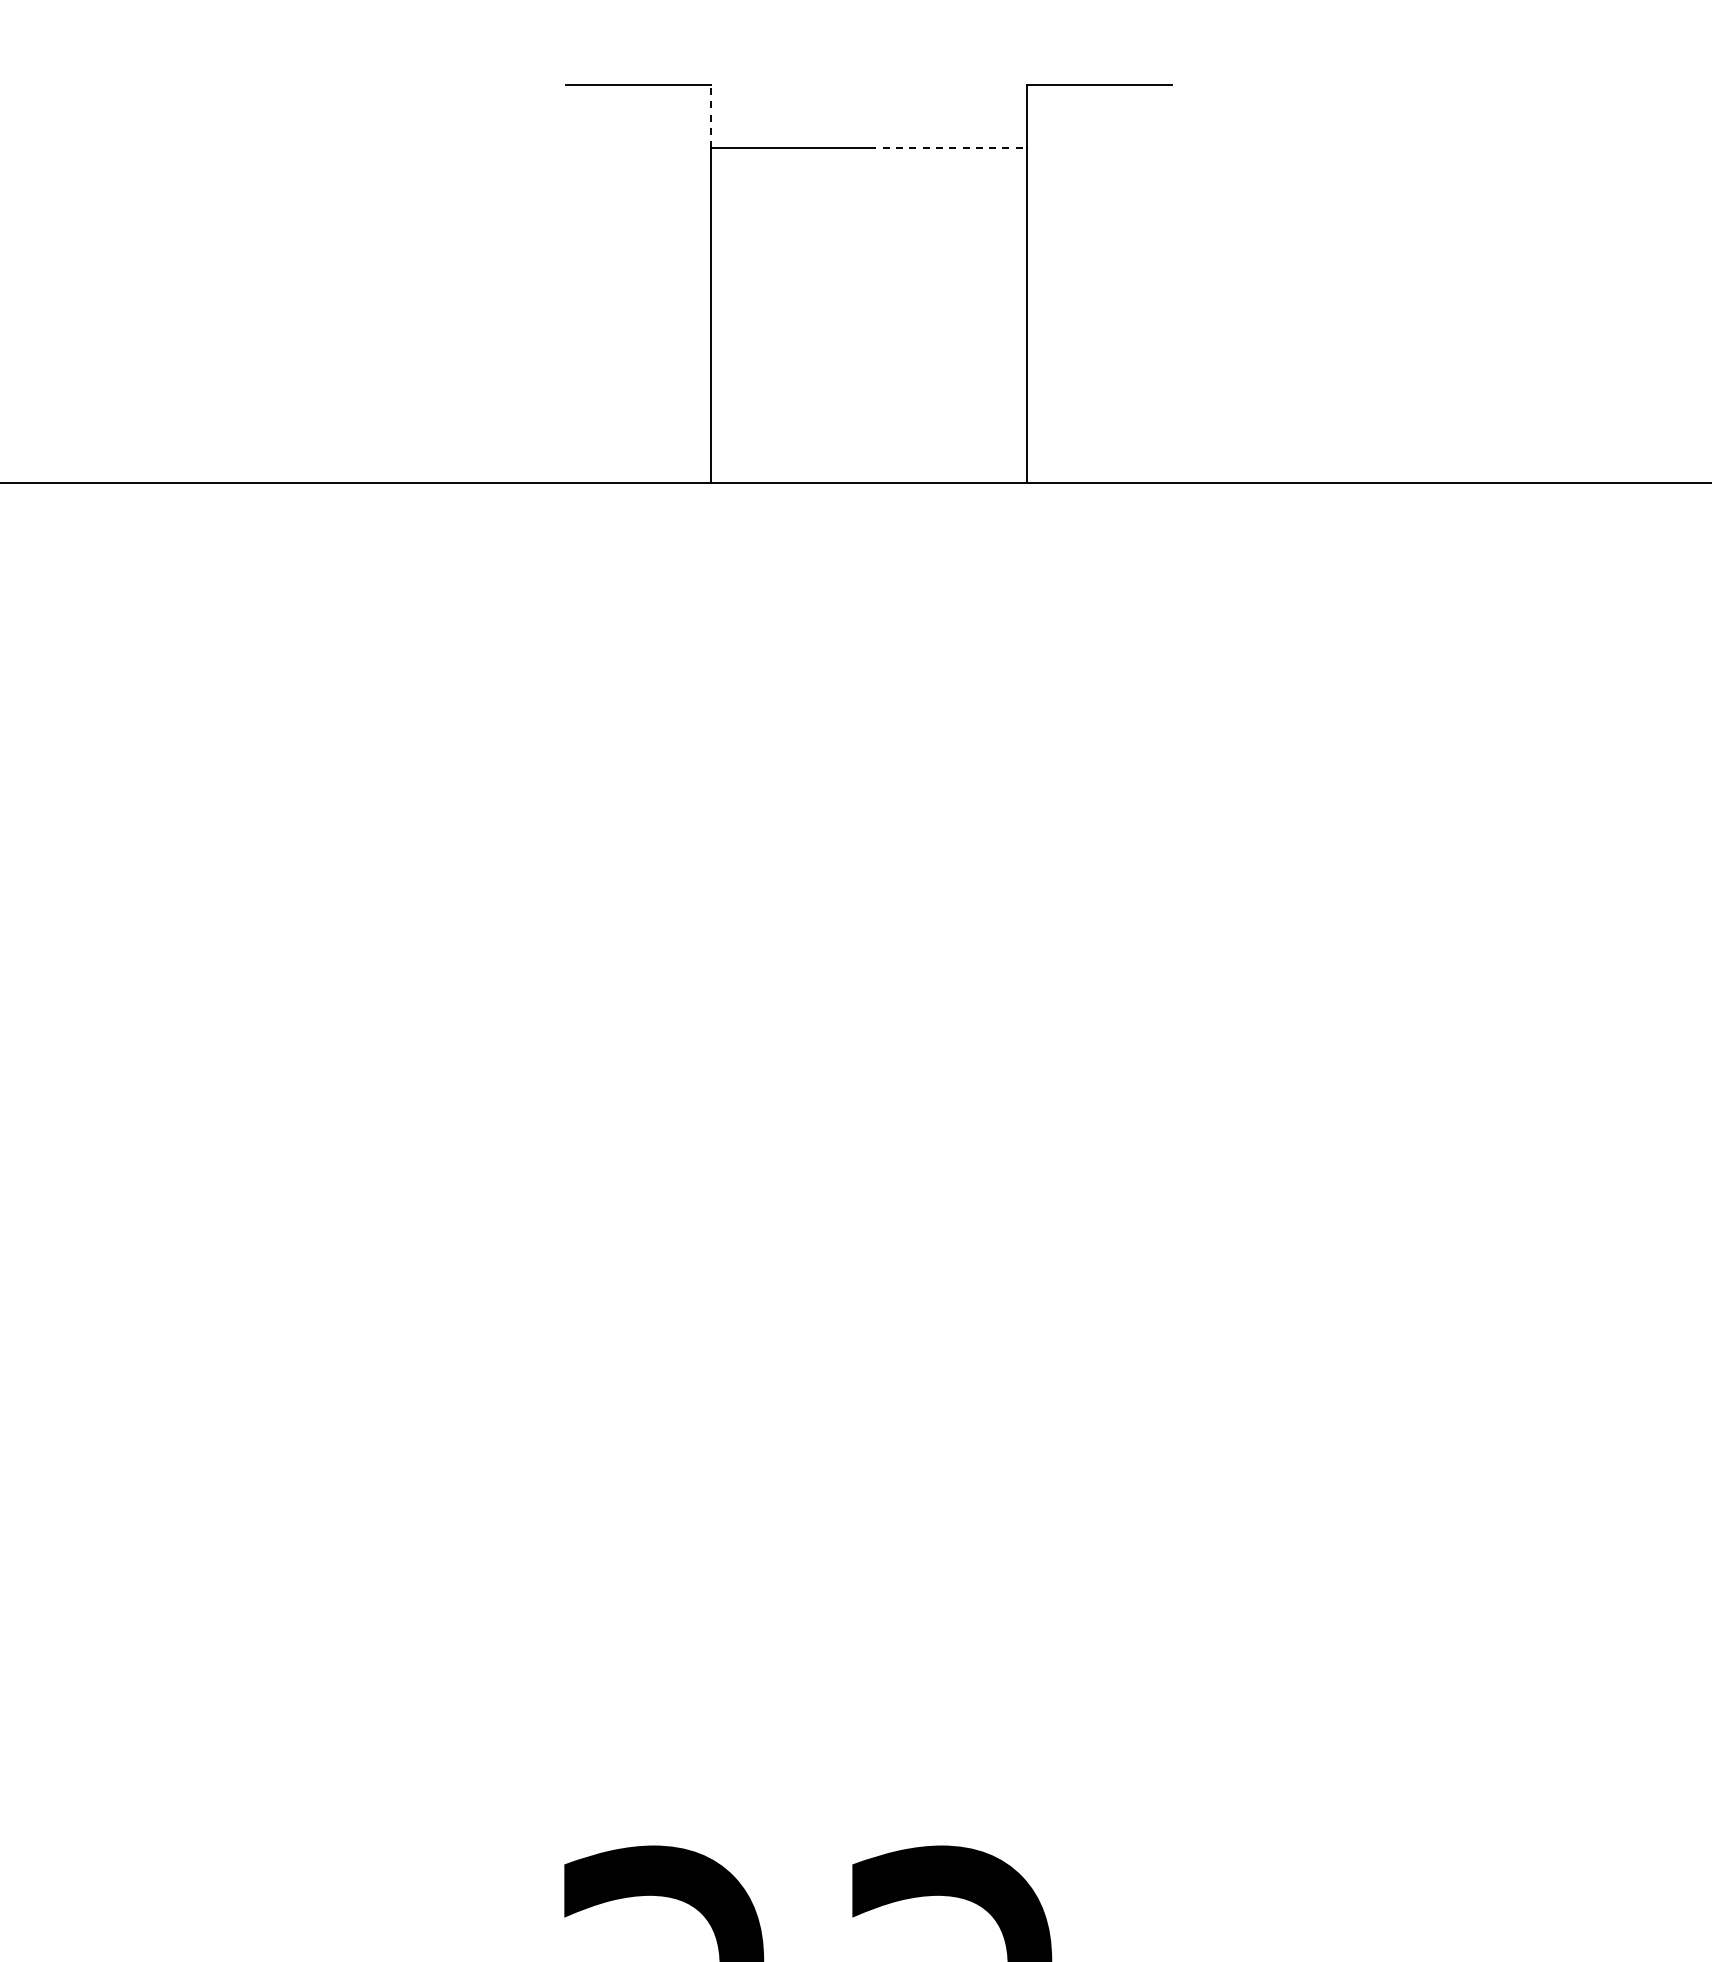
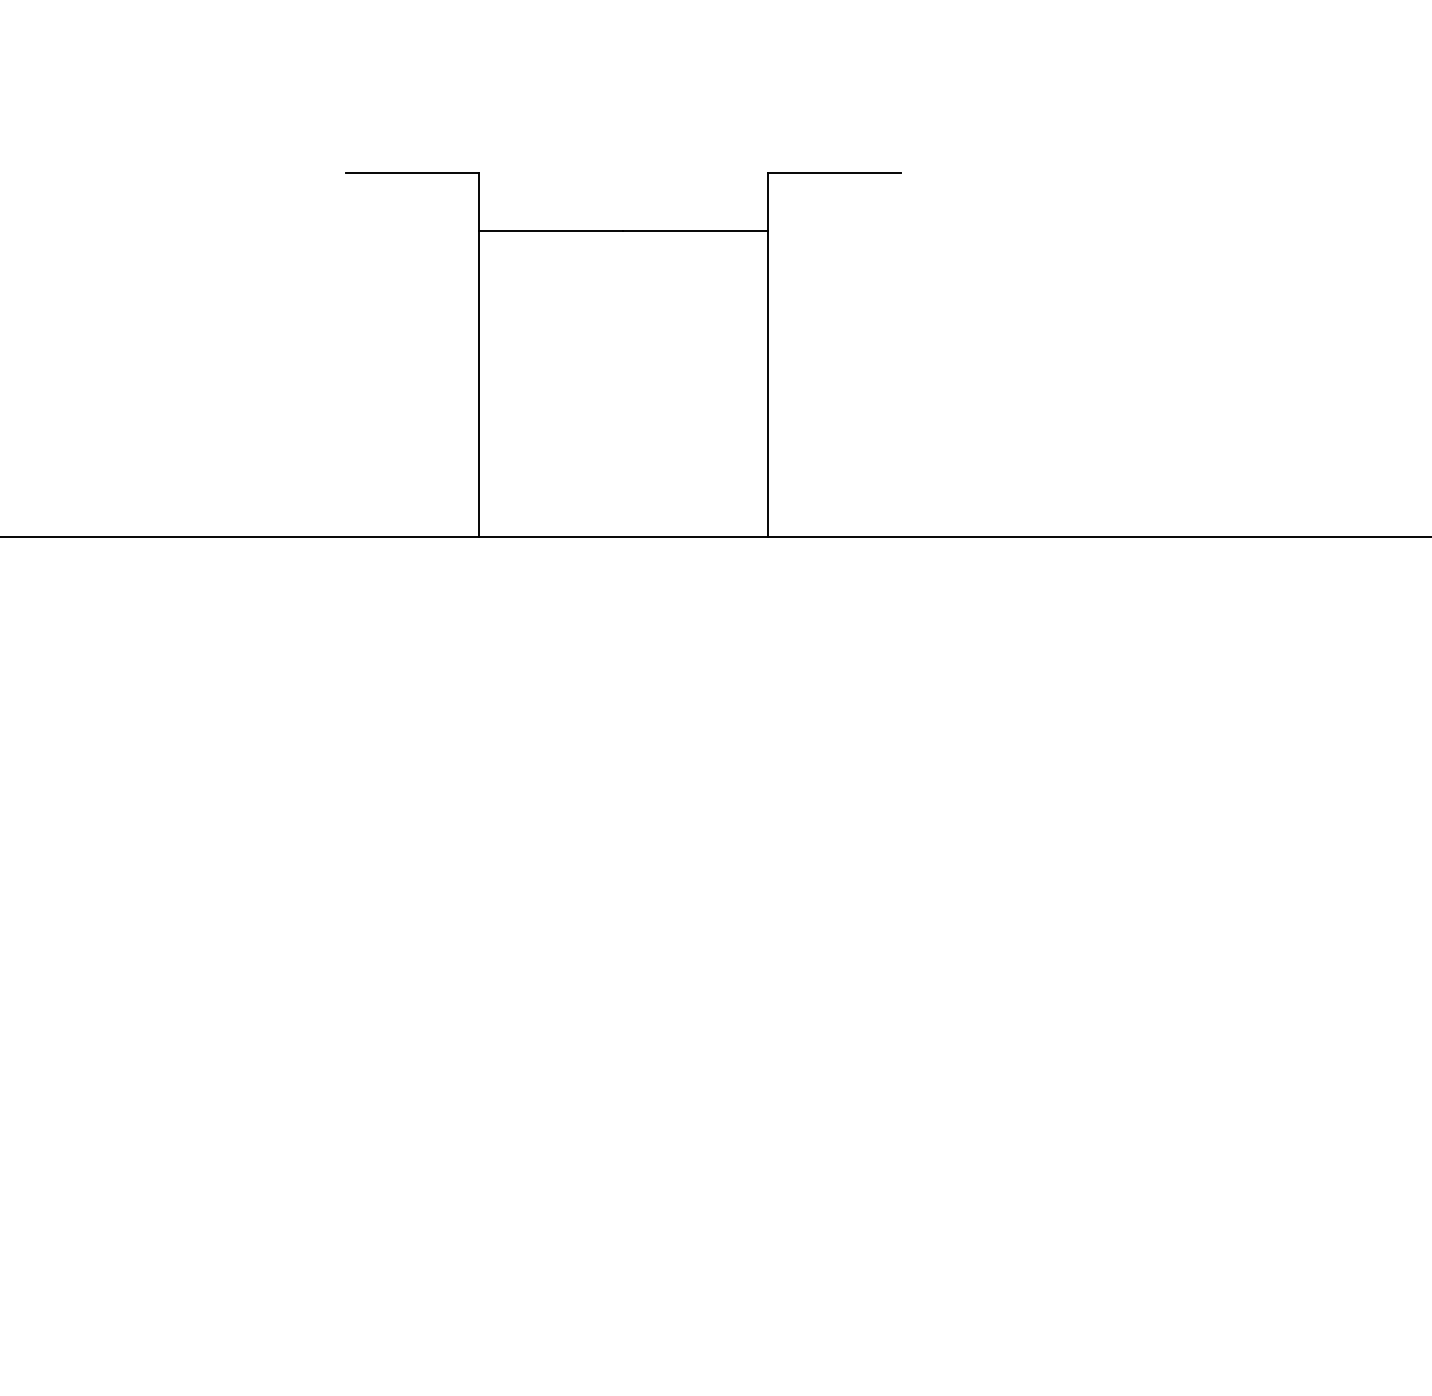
line: (711, 116) -> (478, 201), dashed -> solid
line: (948, 148) -> (695, 230), dashed -> solid

